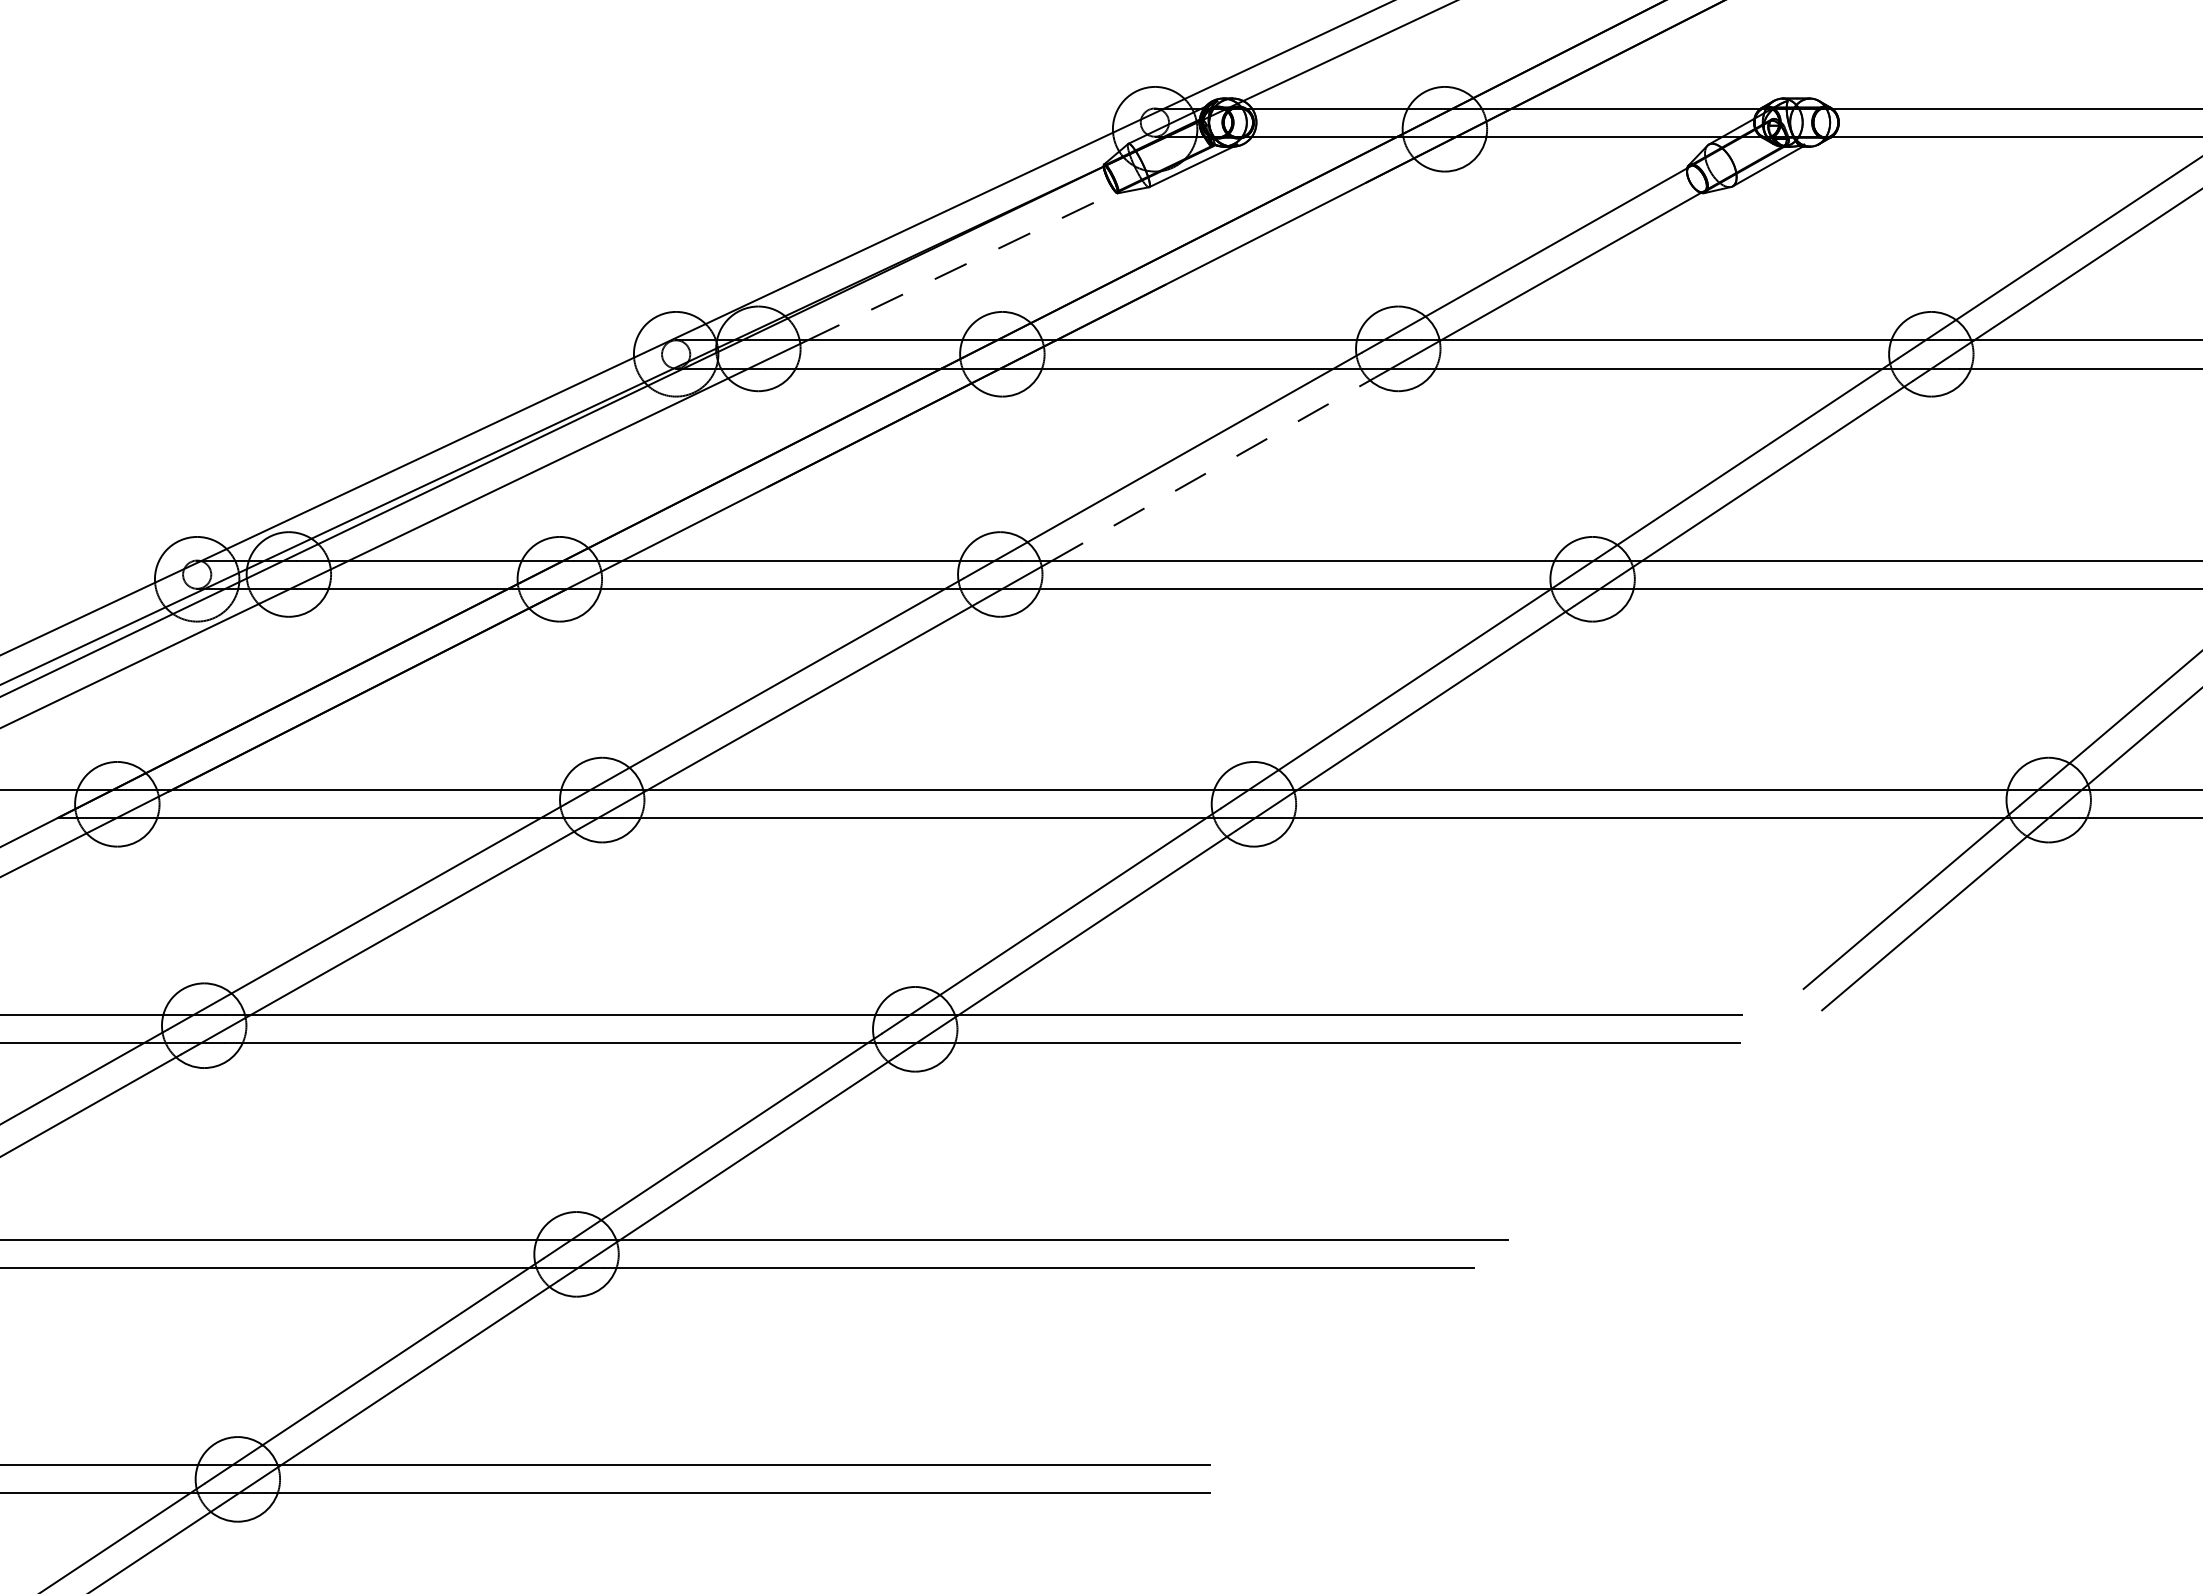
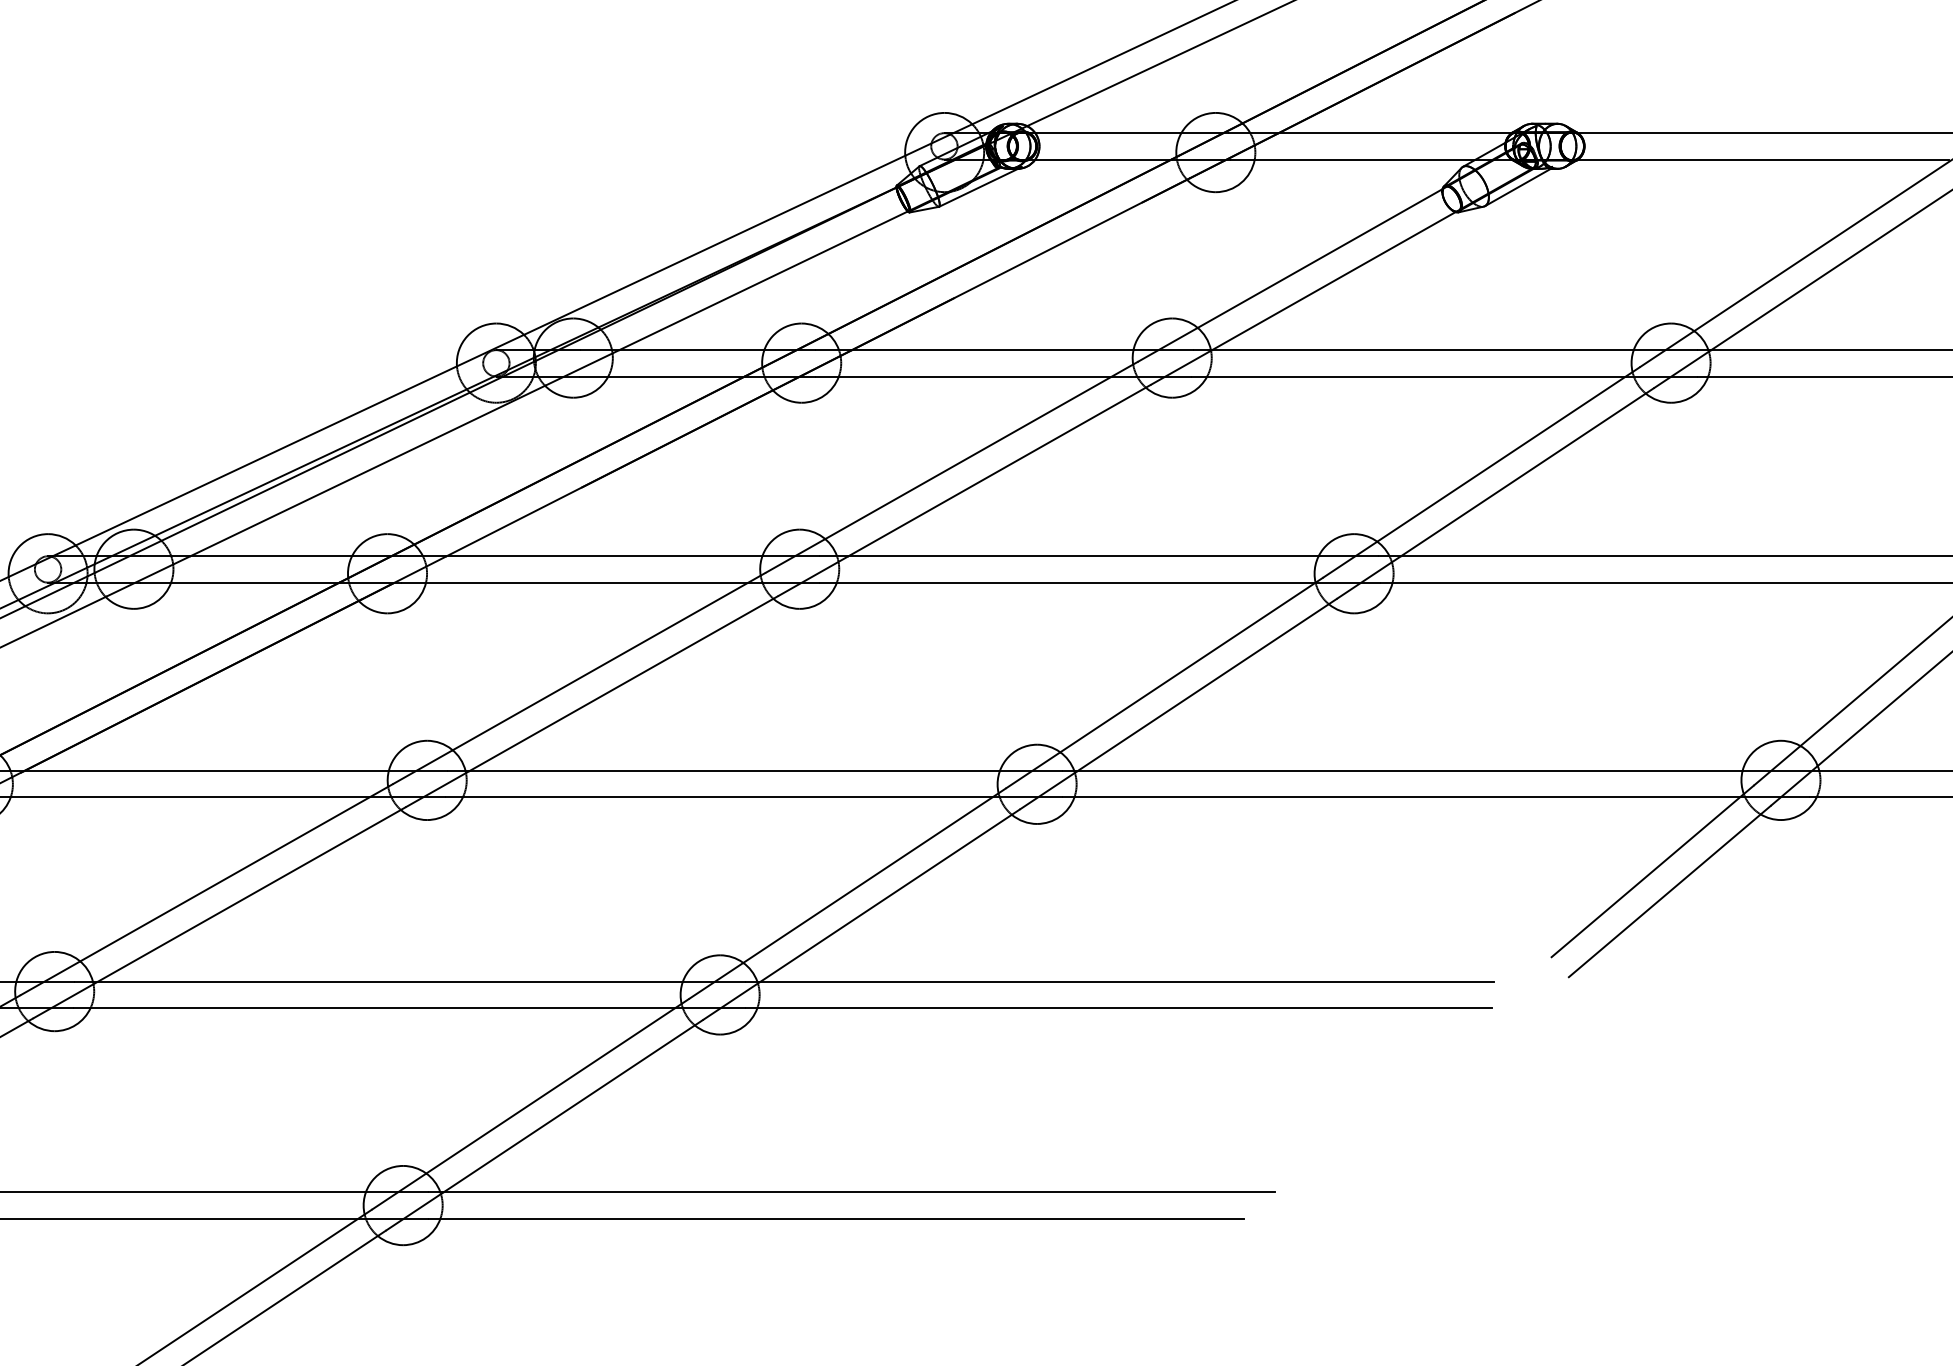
line: (962, 265) -> (764, 280), dashed -> solid
line: (1214, 468) -> (1000, 470), dashed -> solid

